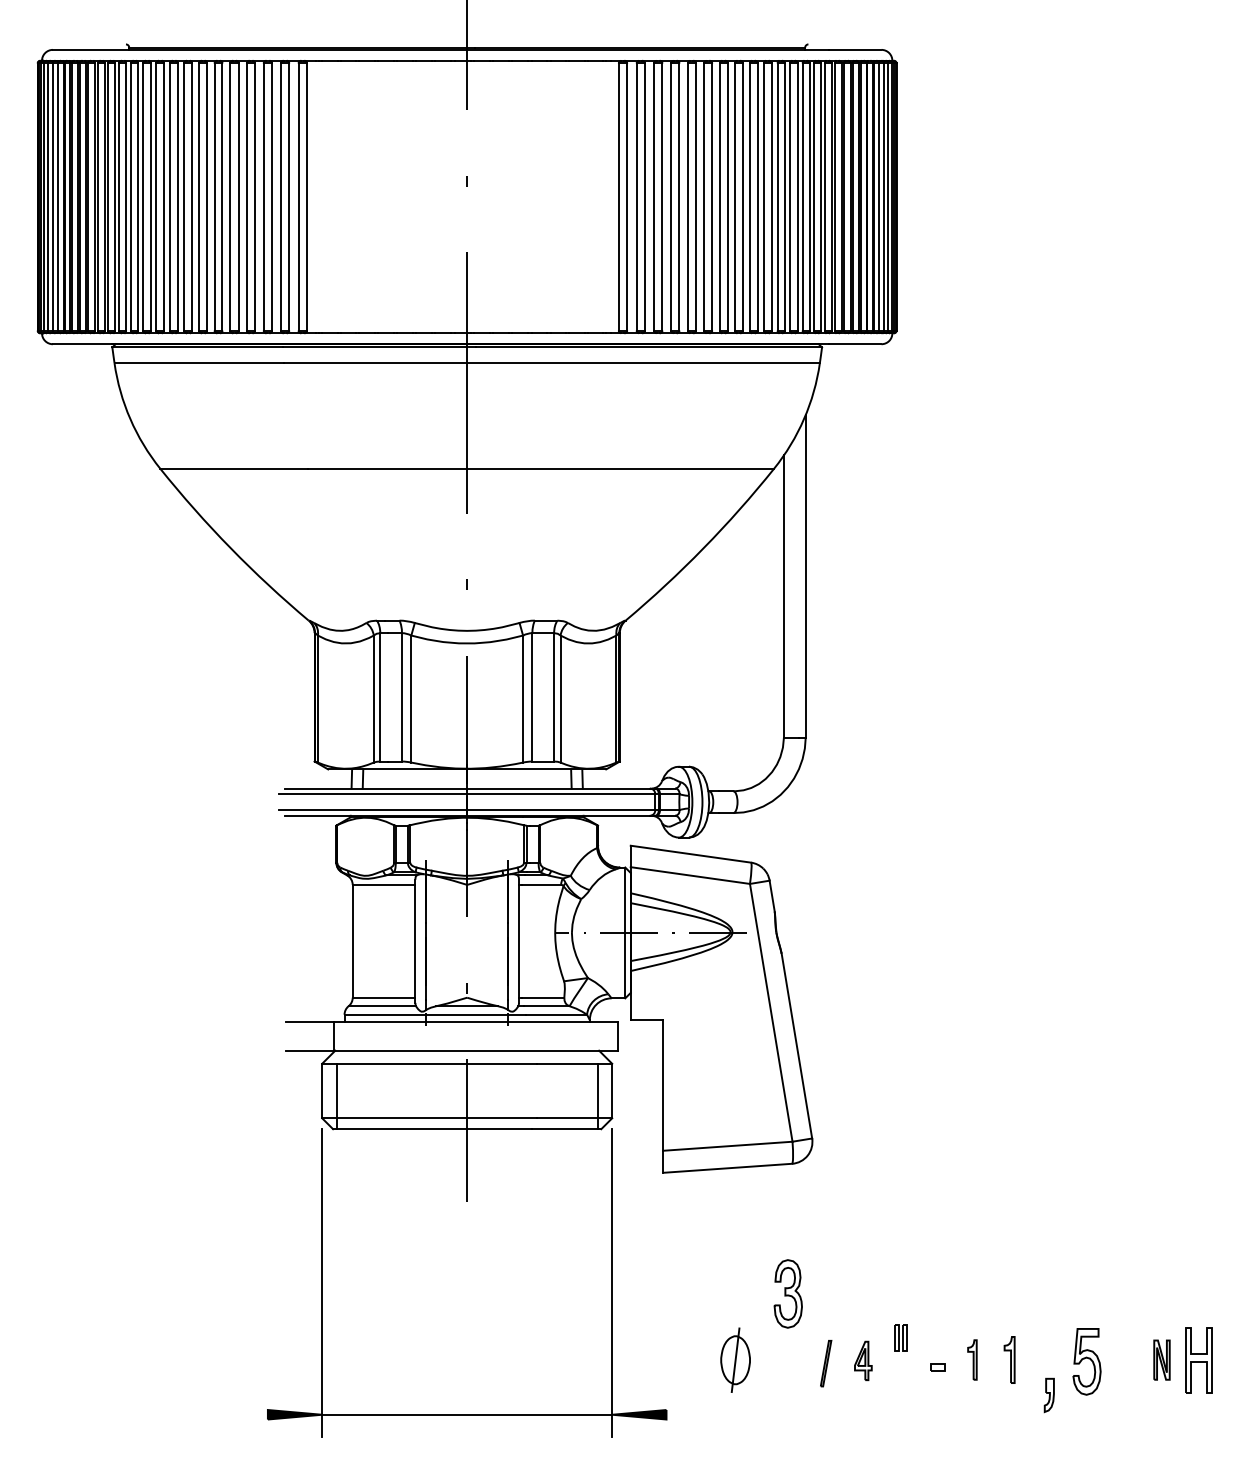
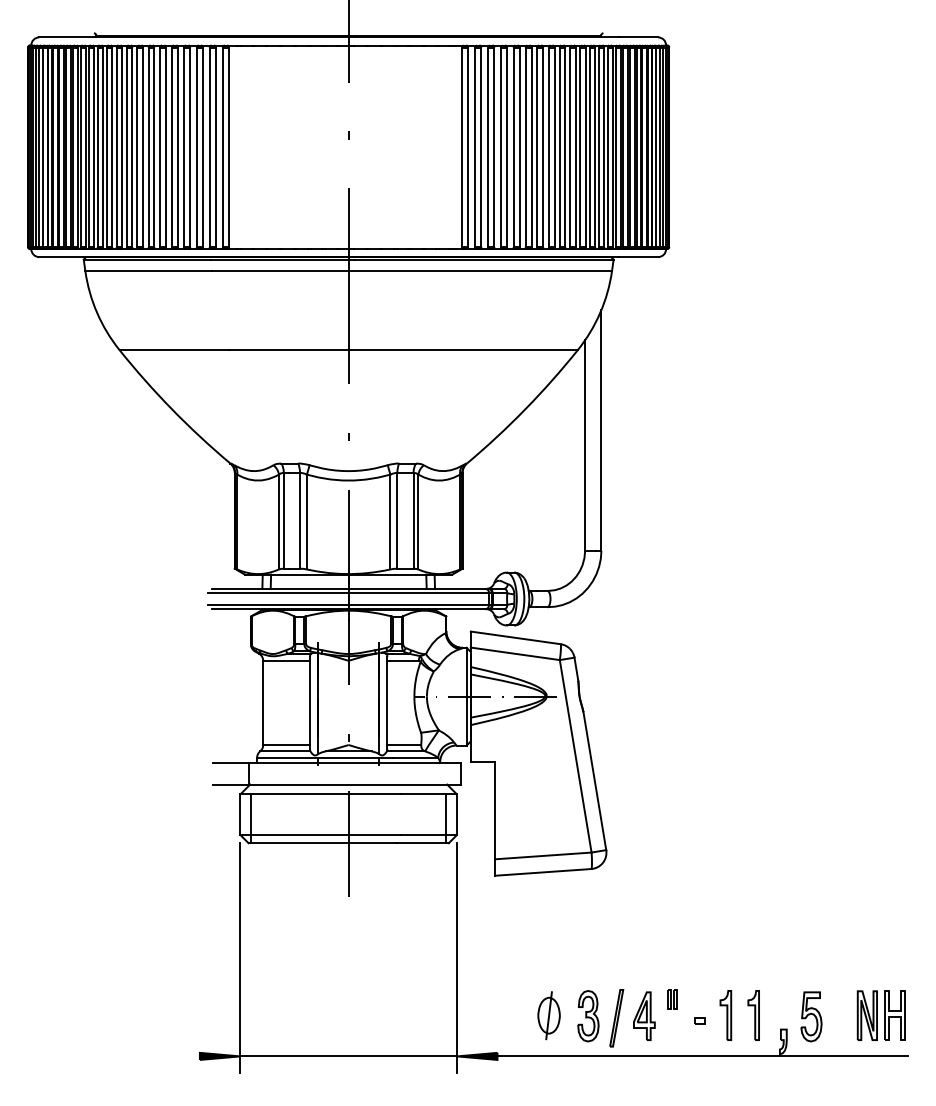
part: (787, 1293) -> (587, 1015), moved
part: (972, 1359) -> (725, 1015), size x1.67
part: (1009, 1359) -> (753, 1015), size x1.43
part: (1161, 1359) -> (867, 1015), size x1.67
part: (863, 1360) -> (644, 1015), size x1.67
part: (825, 1363) -> (616, 1018), size x1.67
line: (941, 1414) -> (702, 1056), added

